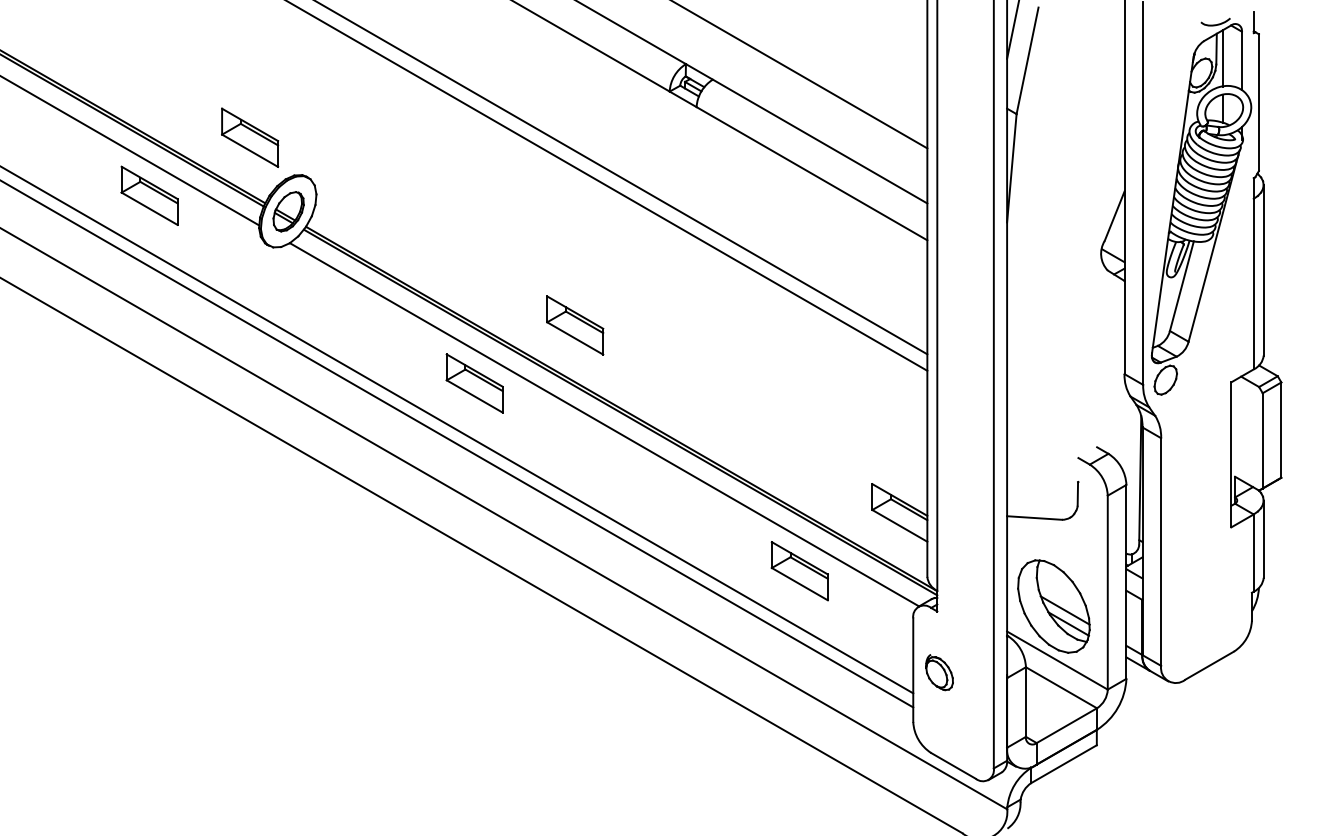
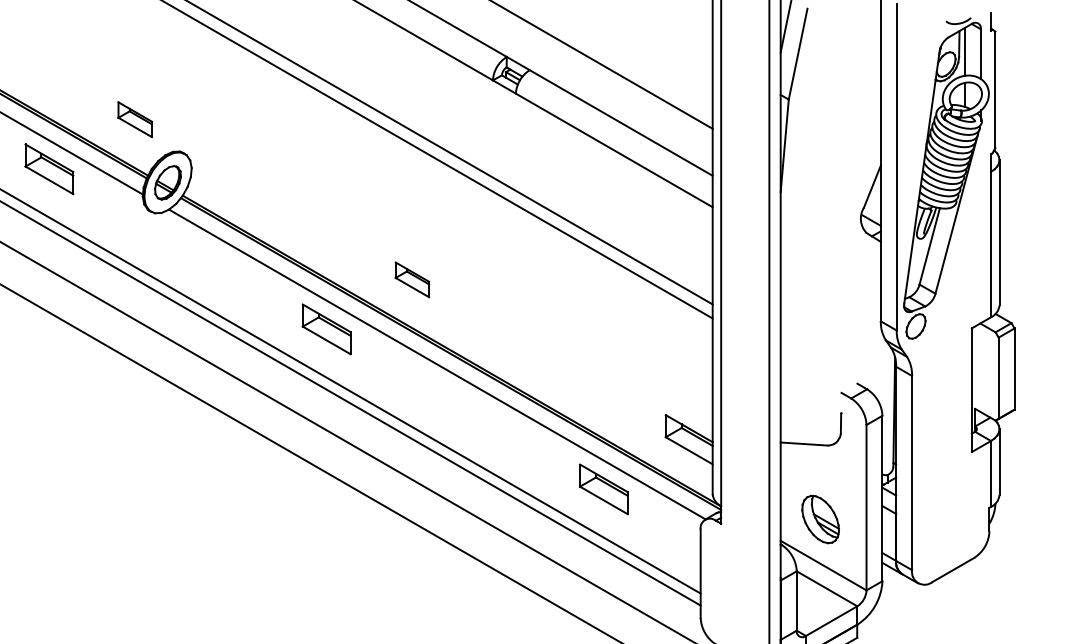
part: (250, 137) -> (135, 119), size x0.7
part: (575, 325) -> (412, 279), size x0.7
part: (1053, 606) -> (820, 519), size x0.6
part: (939, 672) -> (723, 575), removed

